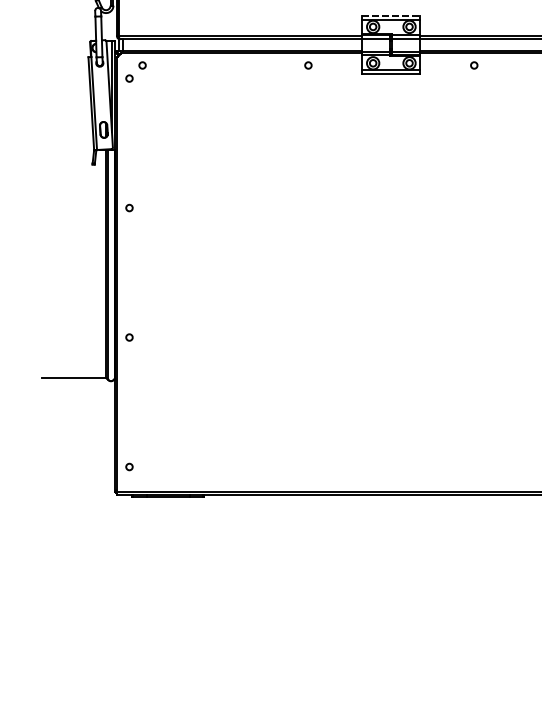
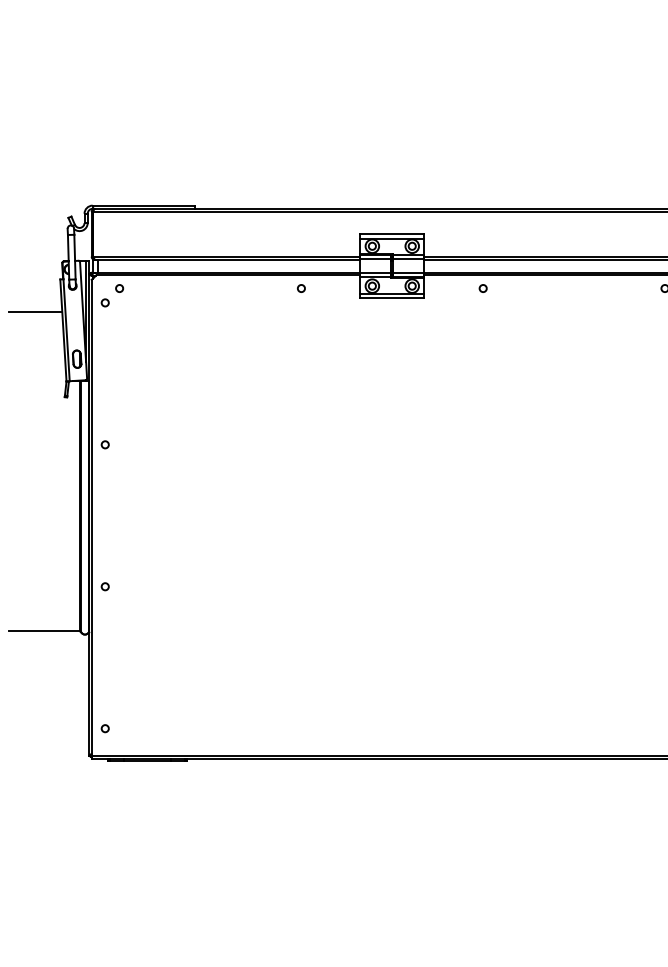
line: (391, 16) -> (392, 234), dashed -> solid
line: (65, 87) -> (35, 312), added

